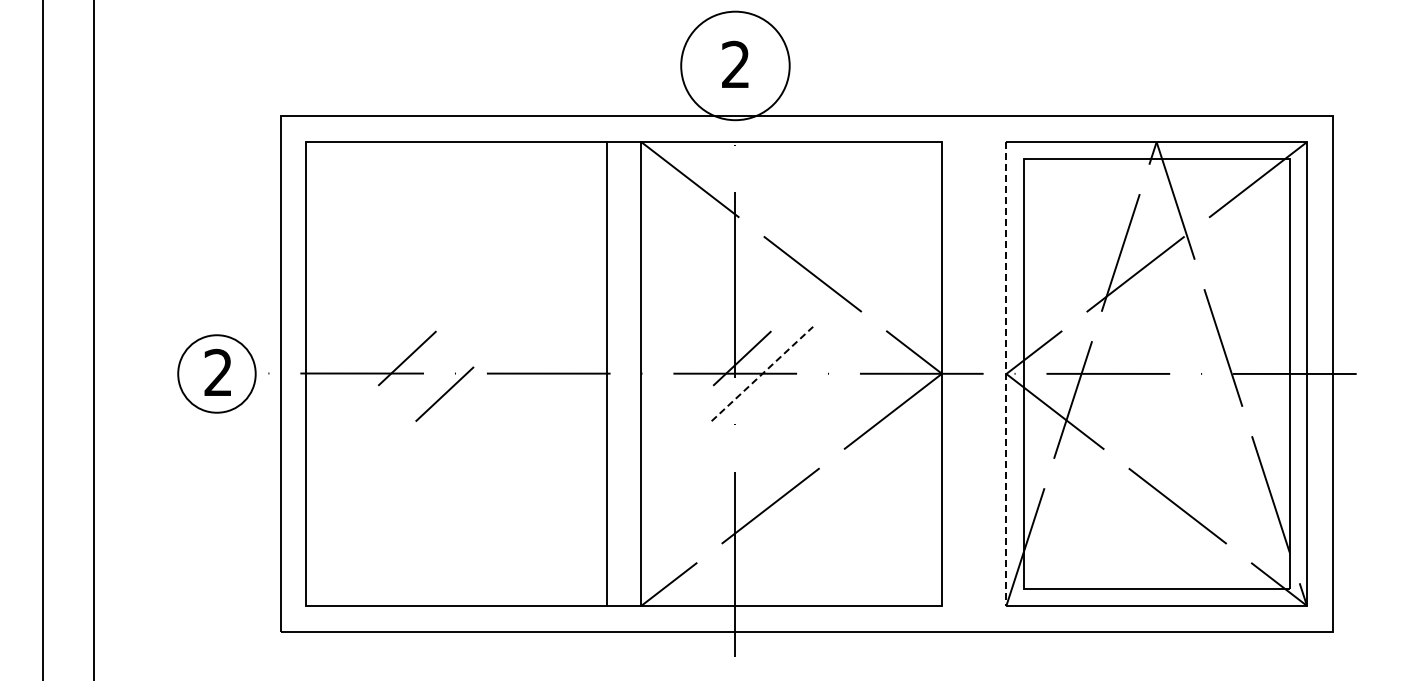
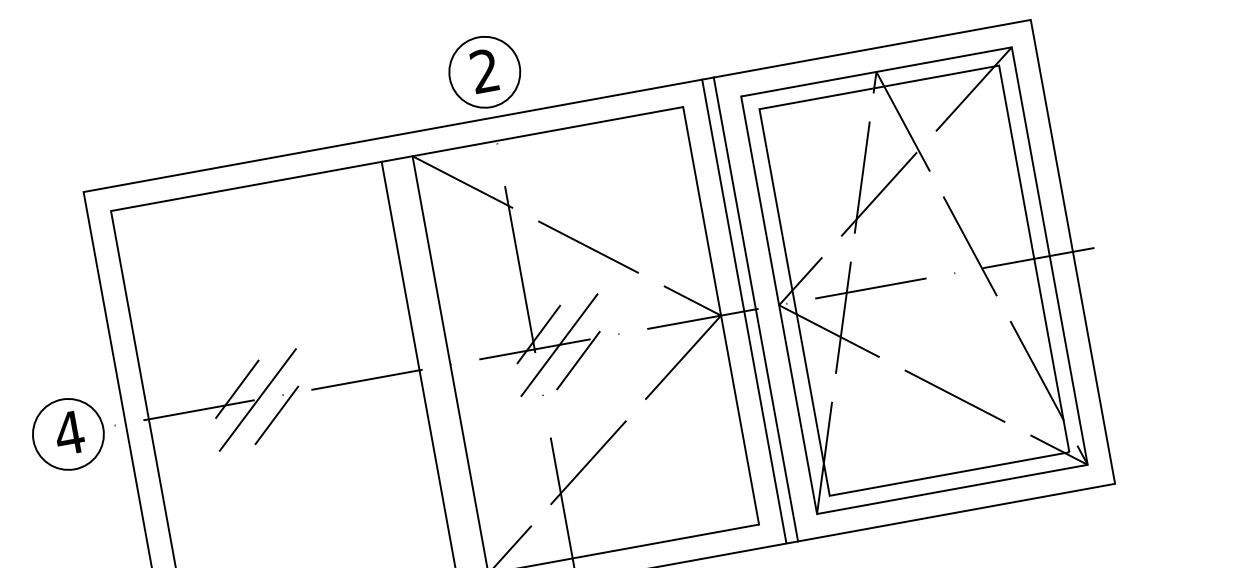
circle: (735, 65) -> (484, 71), size x0.71
text: (218, 371) -> (69, 431), 2 -> 4
line: (427, 373) -> (257, 399), added
line: (762, 373) -> (559, 344), dashed -> solid
line: (967, 373) -> (744, 311), added
line: (980, 373) -> (755, 309), added
line: (1006, 374) -> (779, 305), dashed -> solid
line: (779, 393) -> (578, 359), added

